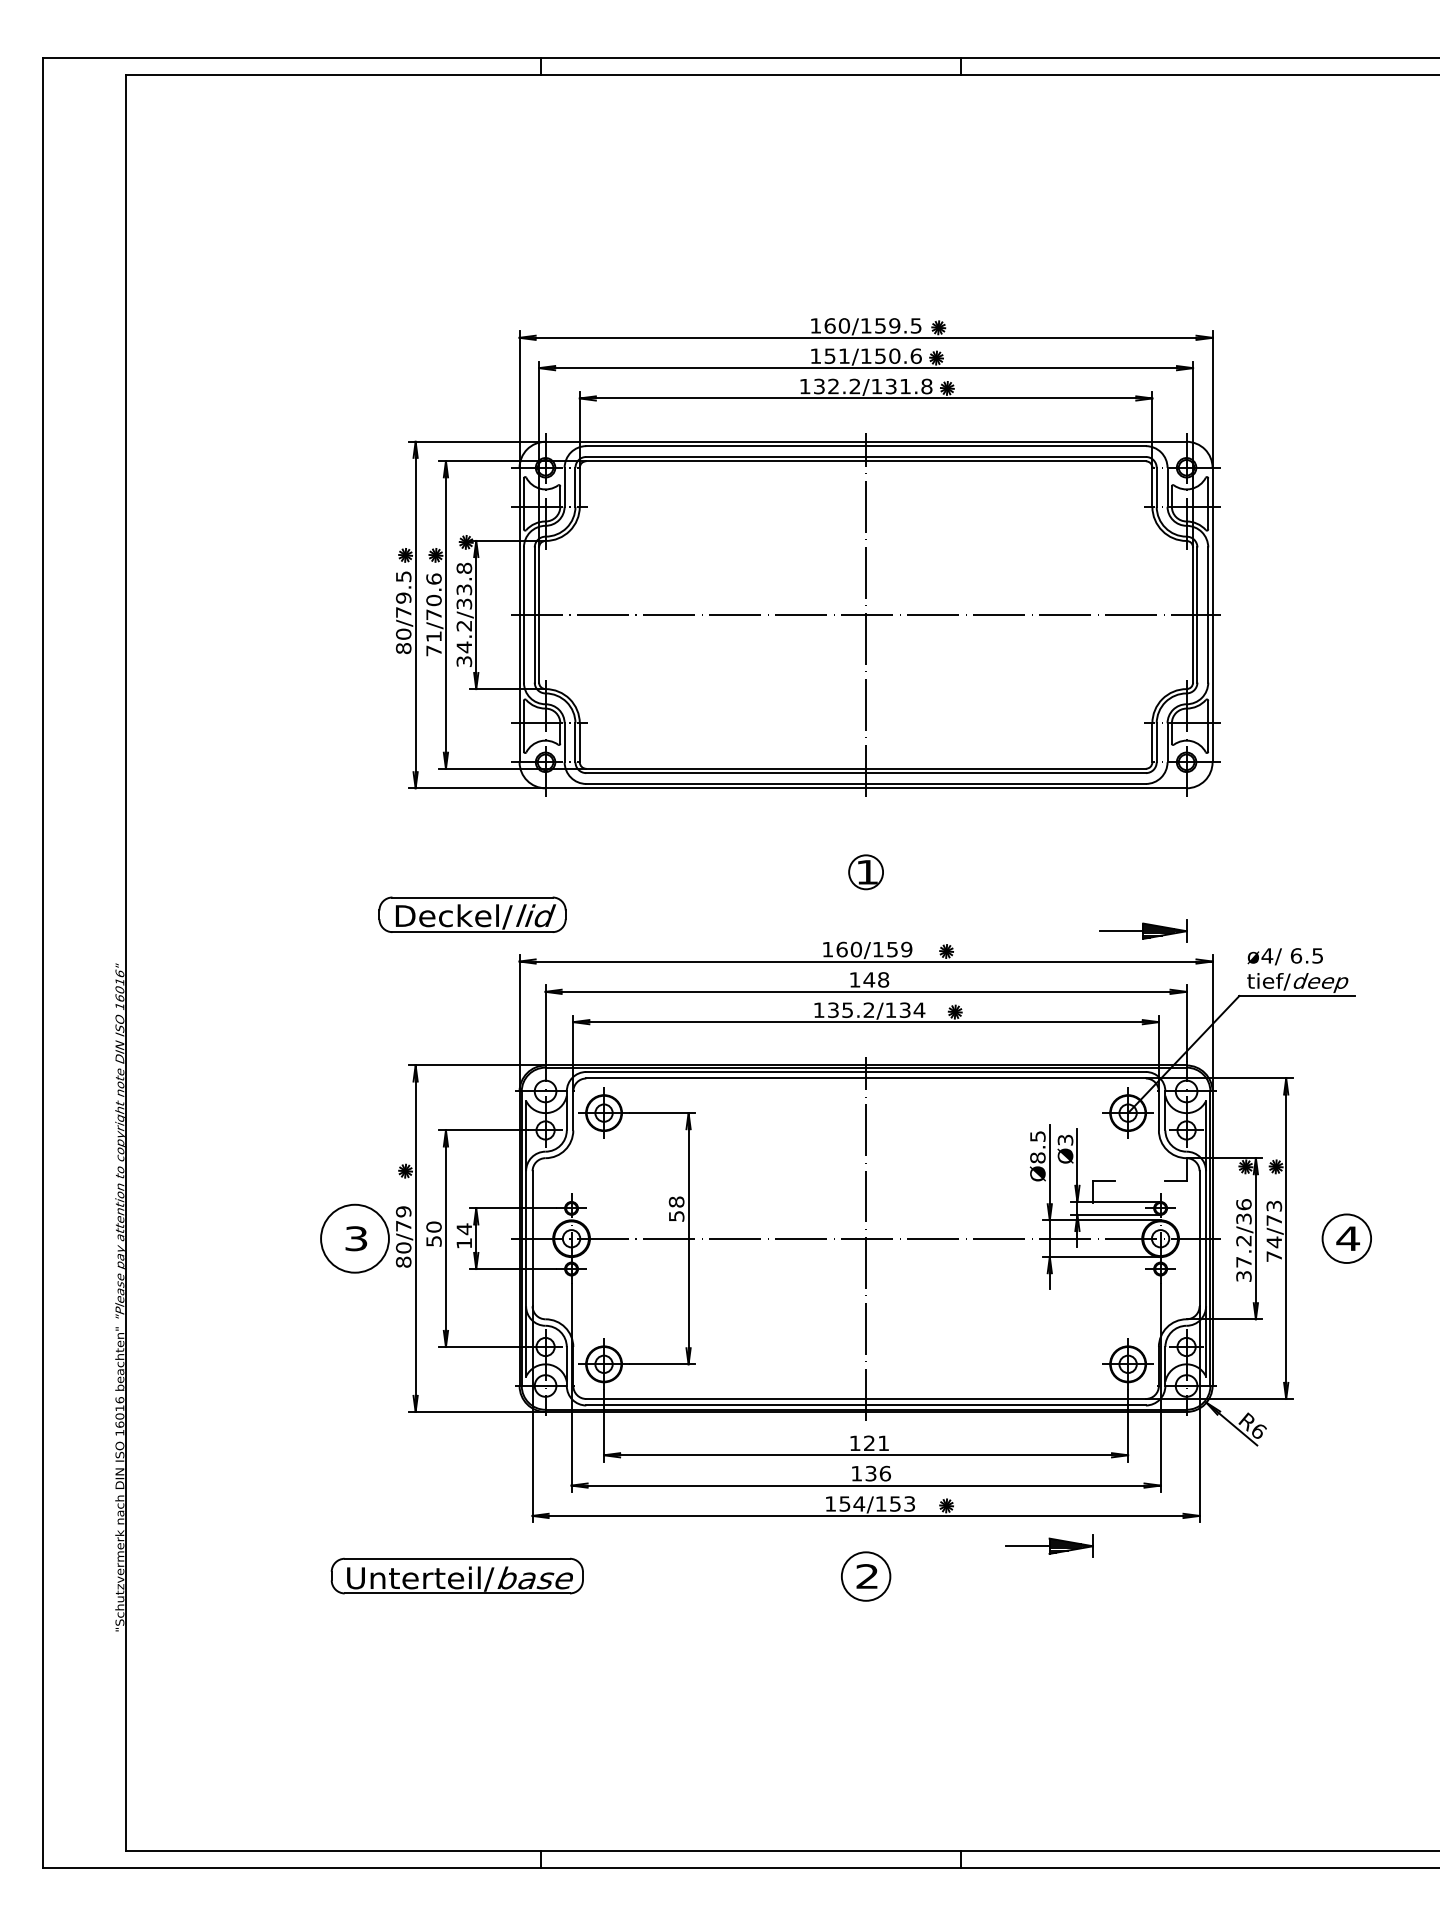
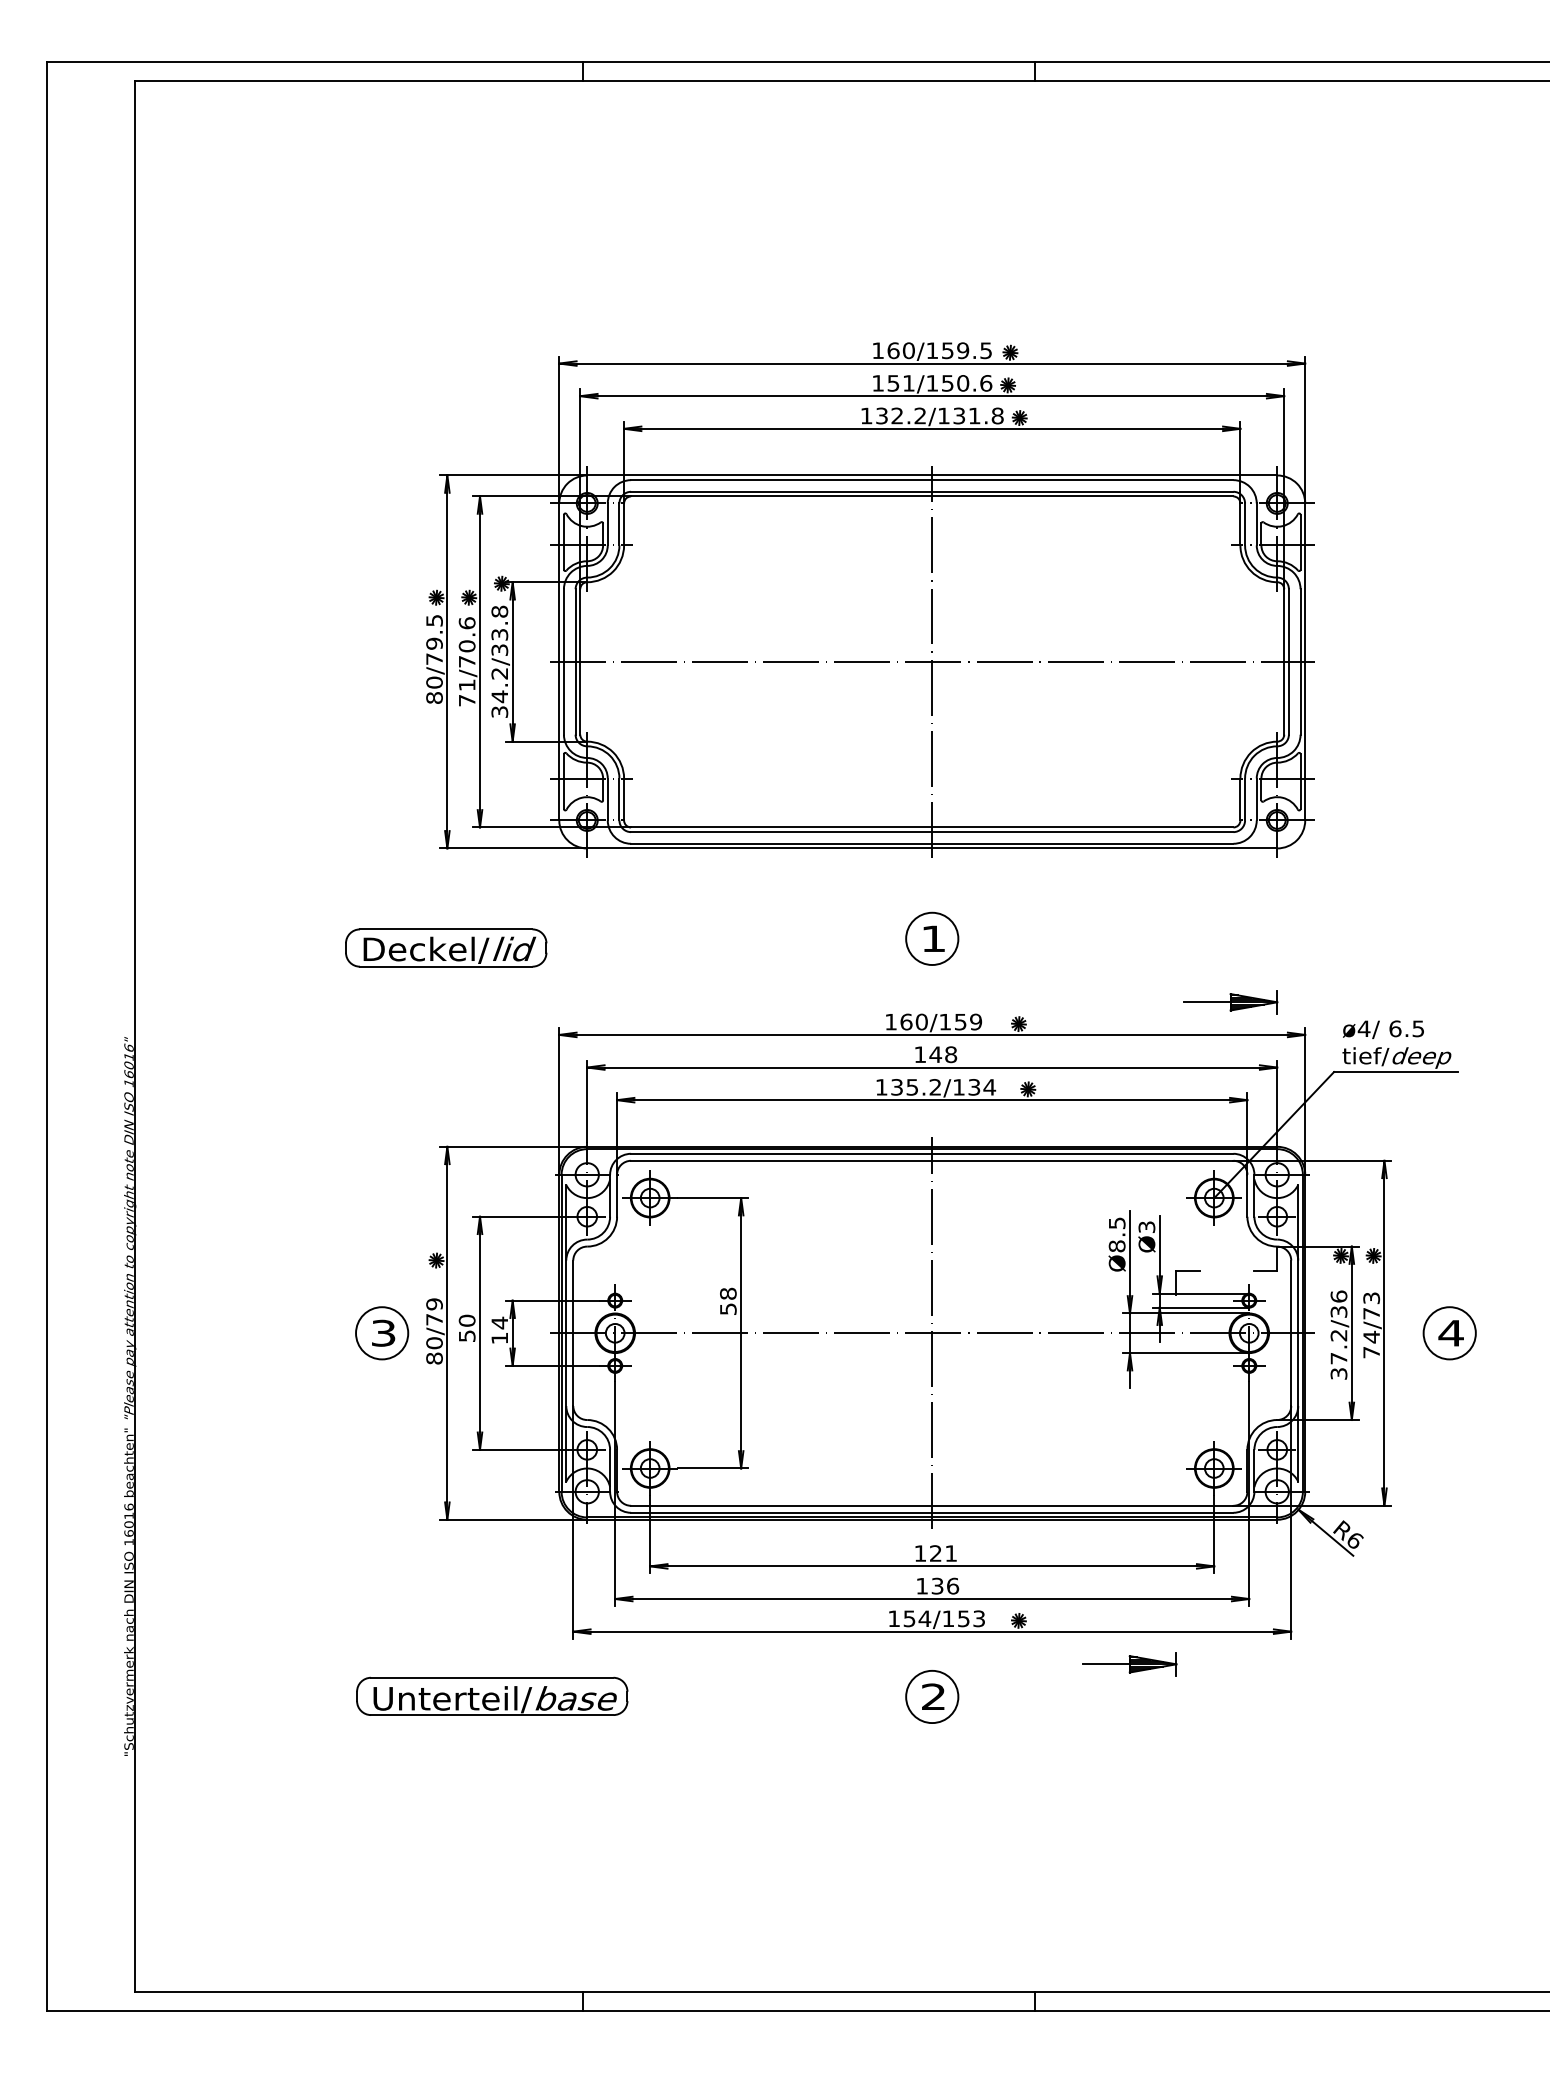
circle: (865, 872) -> (931, 939), size x1.43
part: (472, 914) -> (446, 947), moved
circle: (354, 1238) -> (381, 1333), size x0.71

